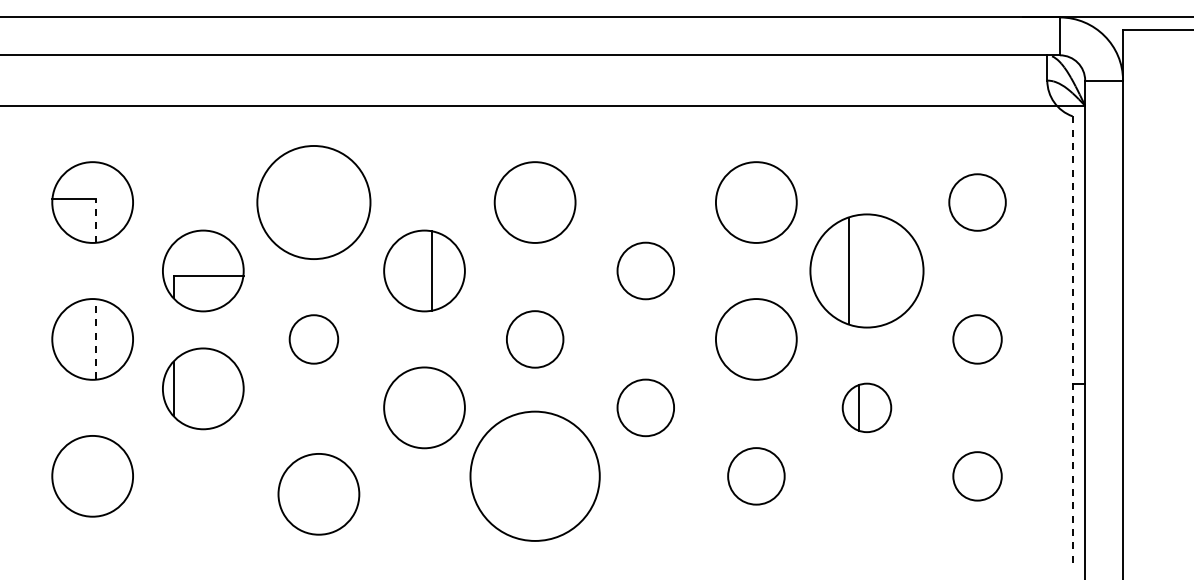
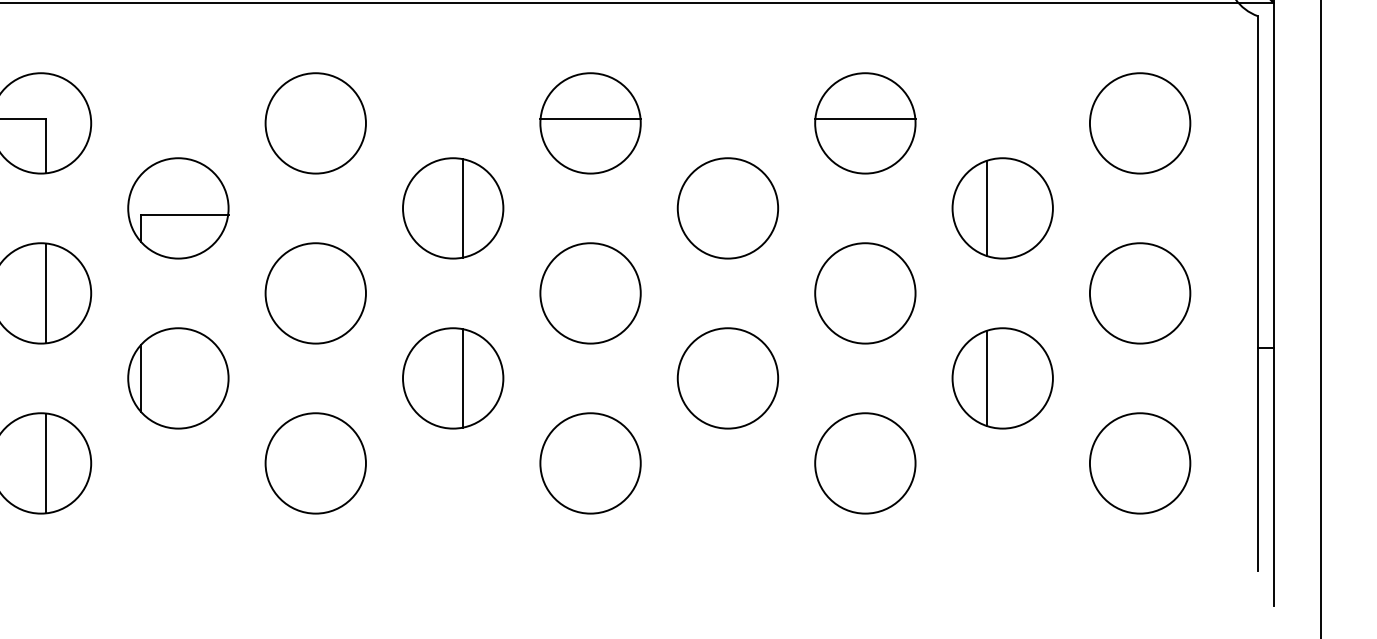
line: (534, 199) -> (589, 119), added
line: (755, 199) -> (864, 119), added
circle: (313, 202) -> (315, 123), size x0.71
circle: (977, 202) -> (1140, 123), size x1.43
line: (96, 220) -> (45, 145), dashed -> solid
circle: (645, 270) -> (727, 207), size x1.43
part: (866, 270) -> (1002, 207), size x0.71
line: (96, 338) -> (45, 292), dashed -> solid
circle: (313, 339) -> (315, 293), size x1.67
circle: (534, 339) -> (589, 293), size x1.43
circle: (977, 339) -> (1140, 293), size x1.67
line: (1072, 339) -> (1258, 293), dashed -> solid
part: (203, 388) -> (178, 377), moved
line: (432, 407) -> (463, 377), added
circle: (645, 407) -> (727, 377), size x1.43
part: (866, 407) -> (1002, 377), size x1.67
circle: (534, 475) -> (589, 462), size x0.62
line: (96, 476) -> (45, 463), added
circle: (756, 476) -> (865, 463), size x1.43
circle: (977, 476) -> (1140, 463), size x1.67
circle: (318, 494) -> (315, 463), moved

